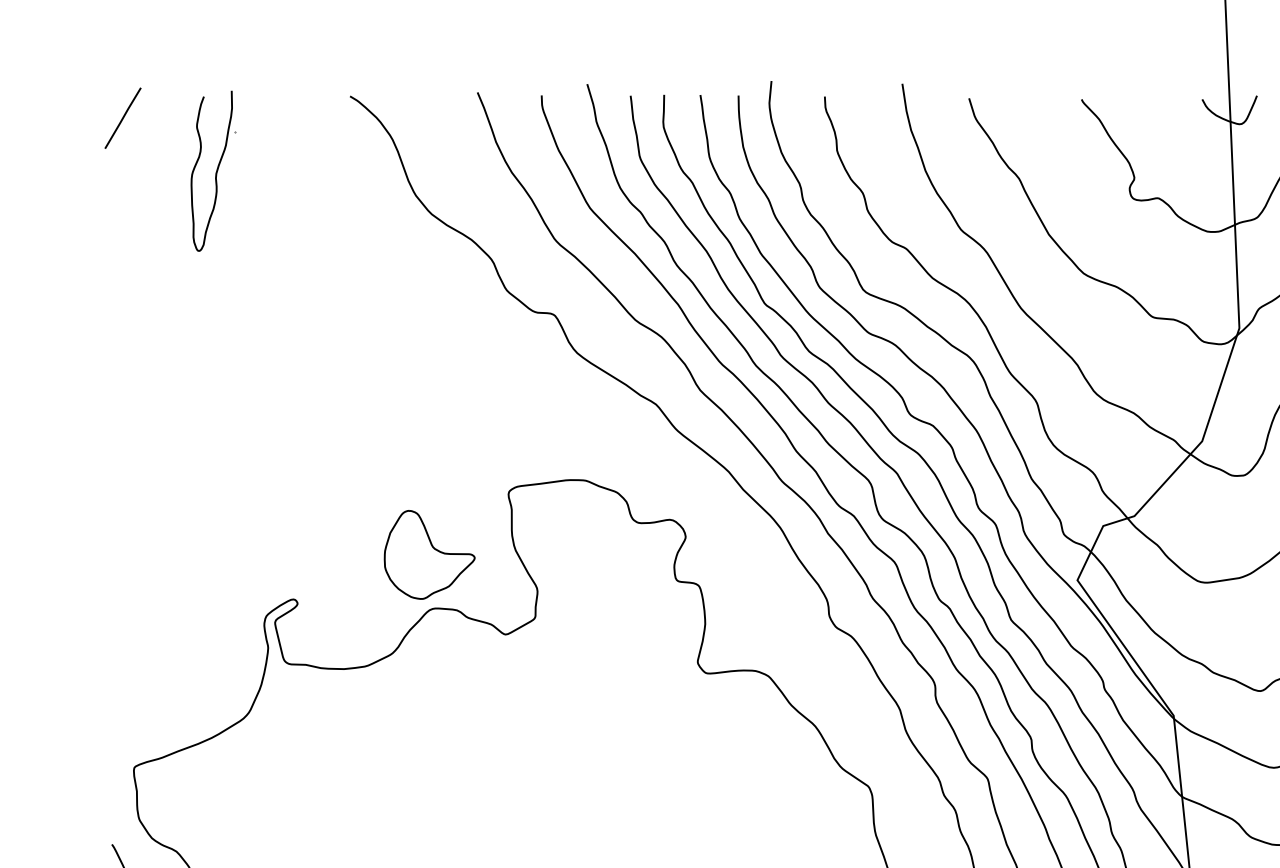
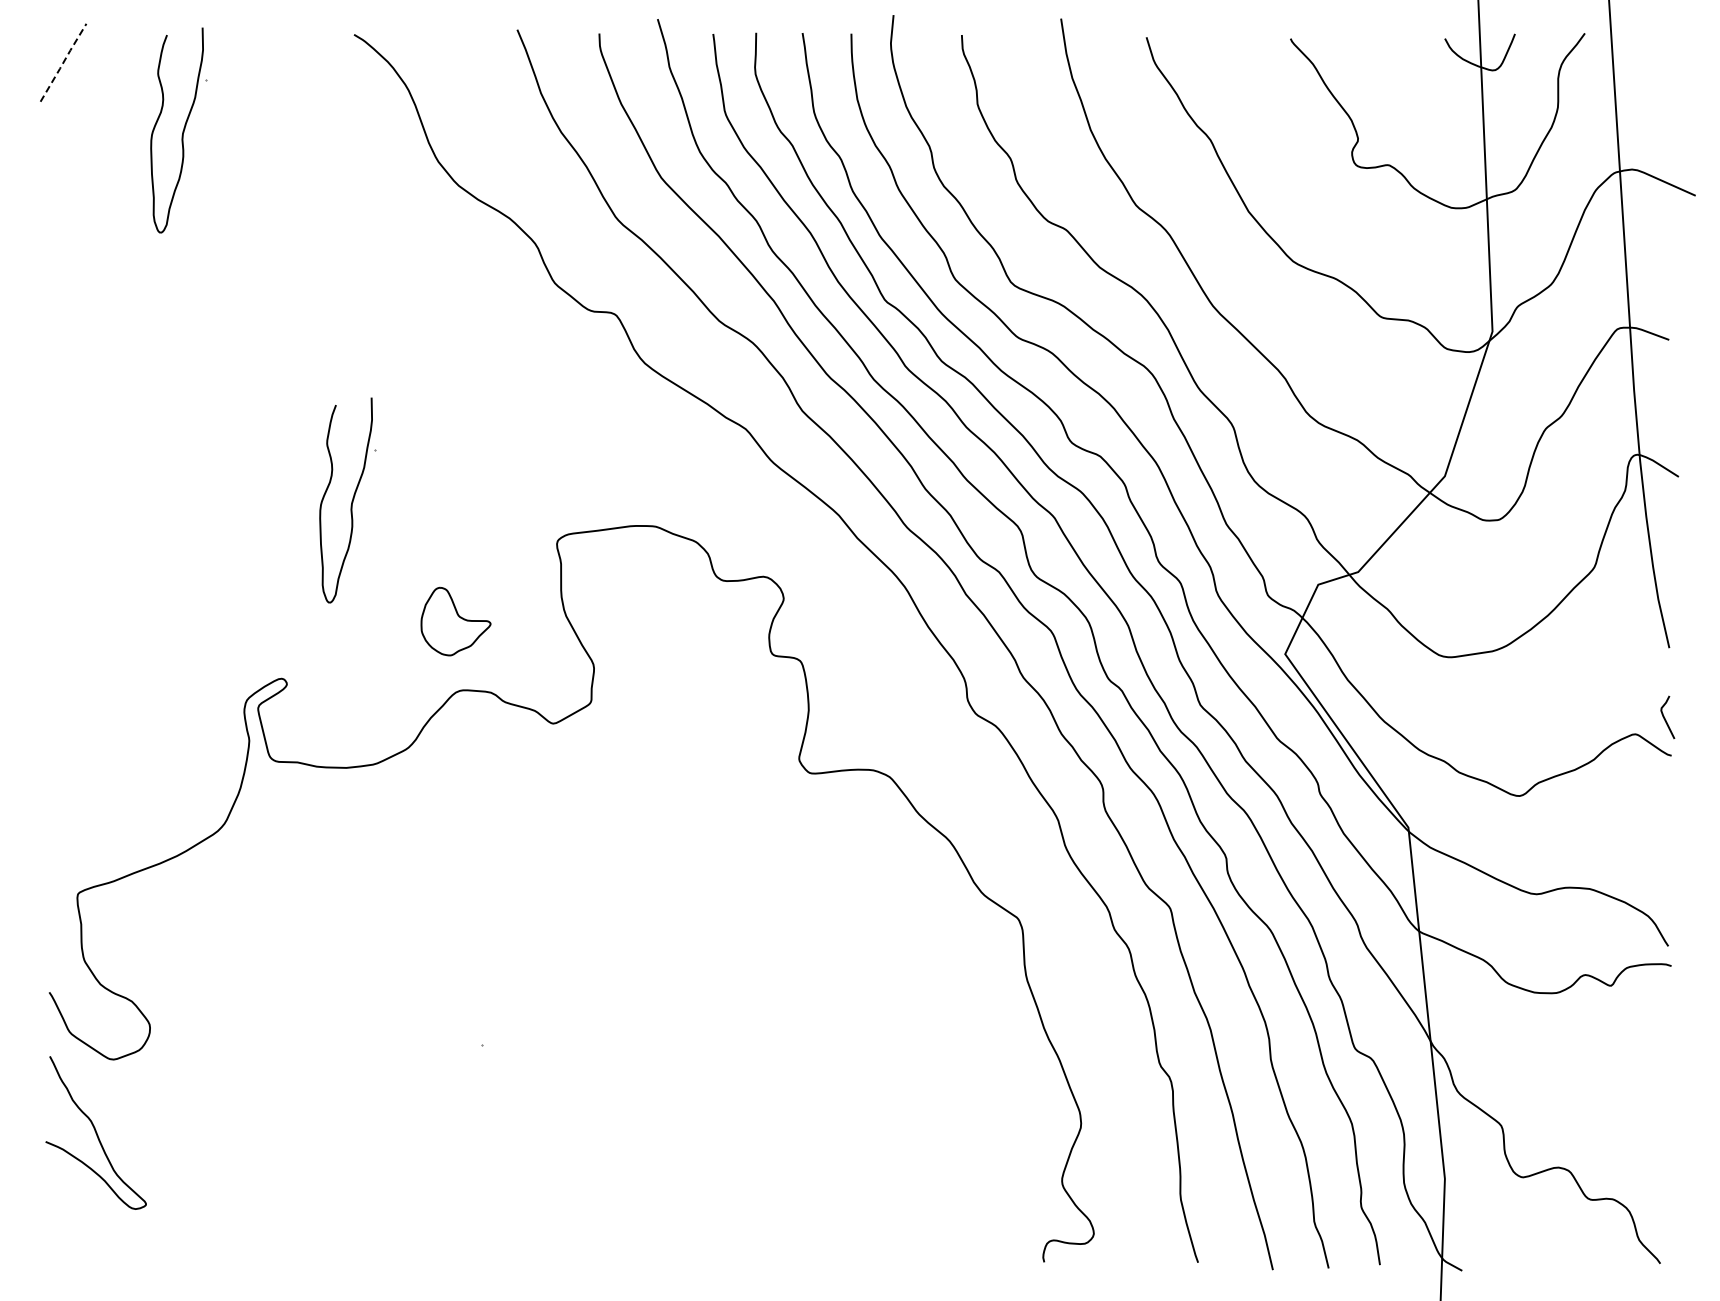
line: (123, 118) -> (63, 62), solid -> dashed
part: (344, 460) -> (347, 500), added
part: (429, 554) -> (455, 621), size x0.6

